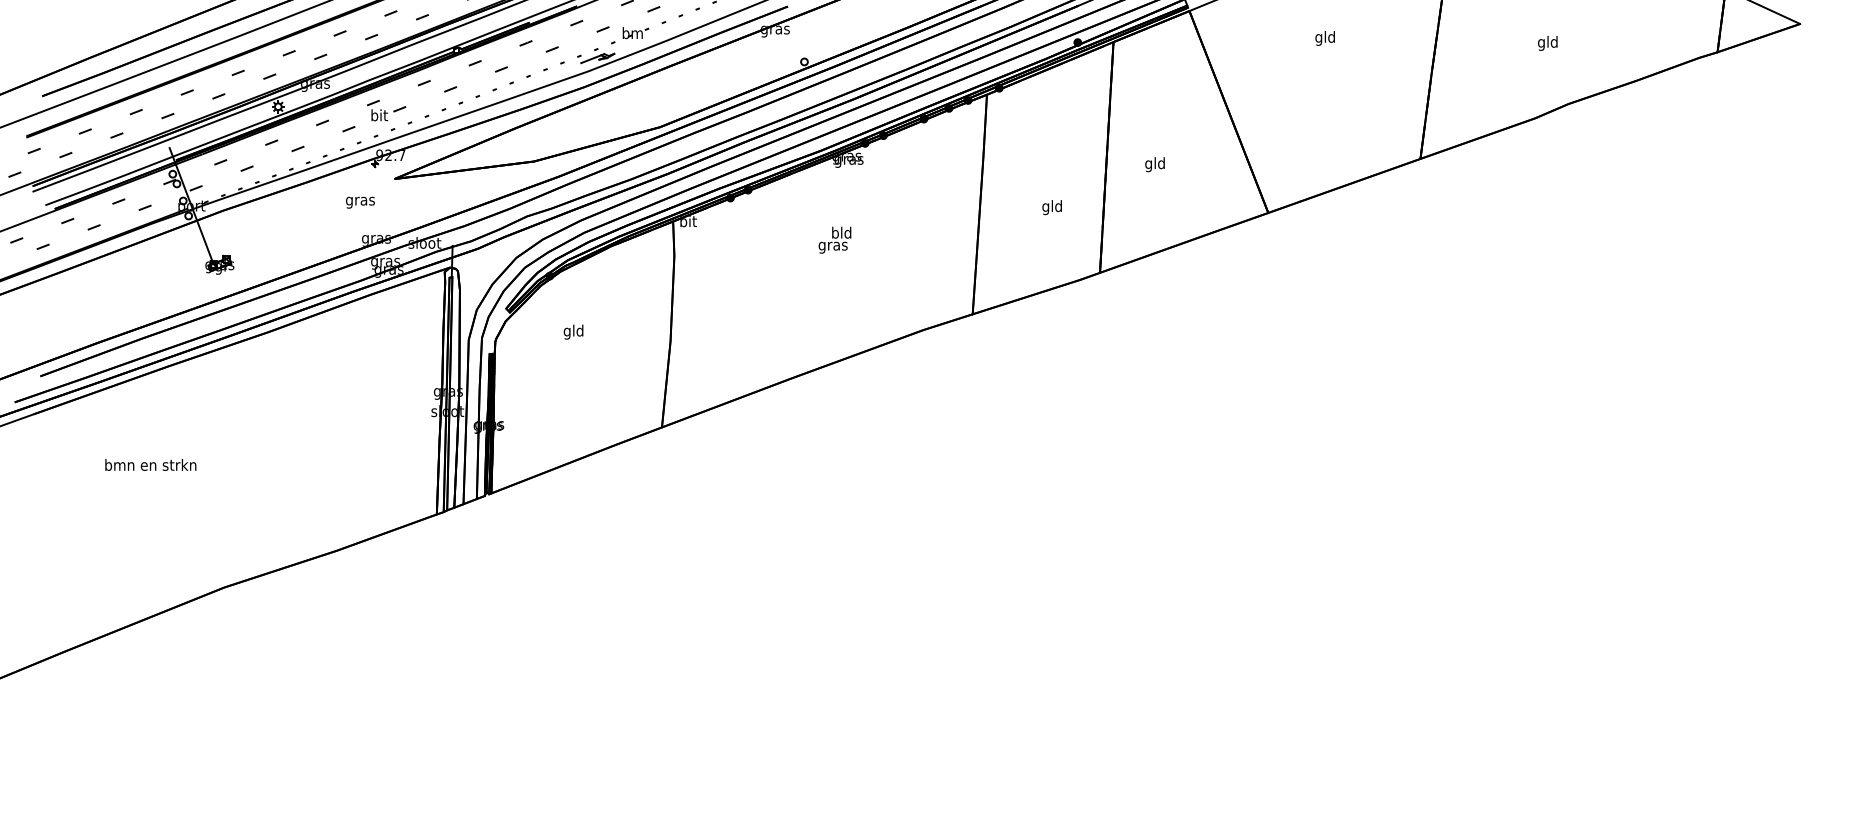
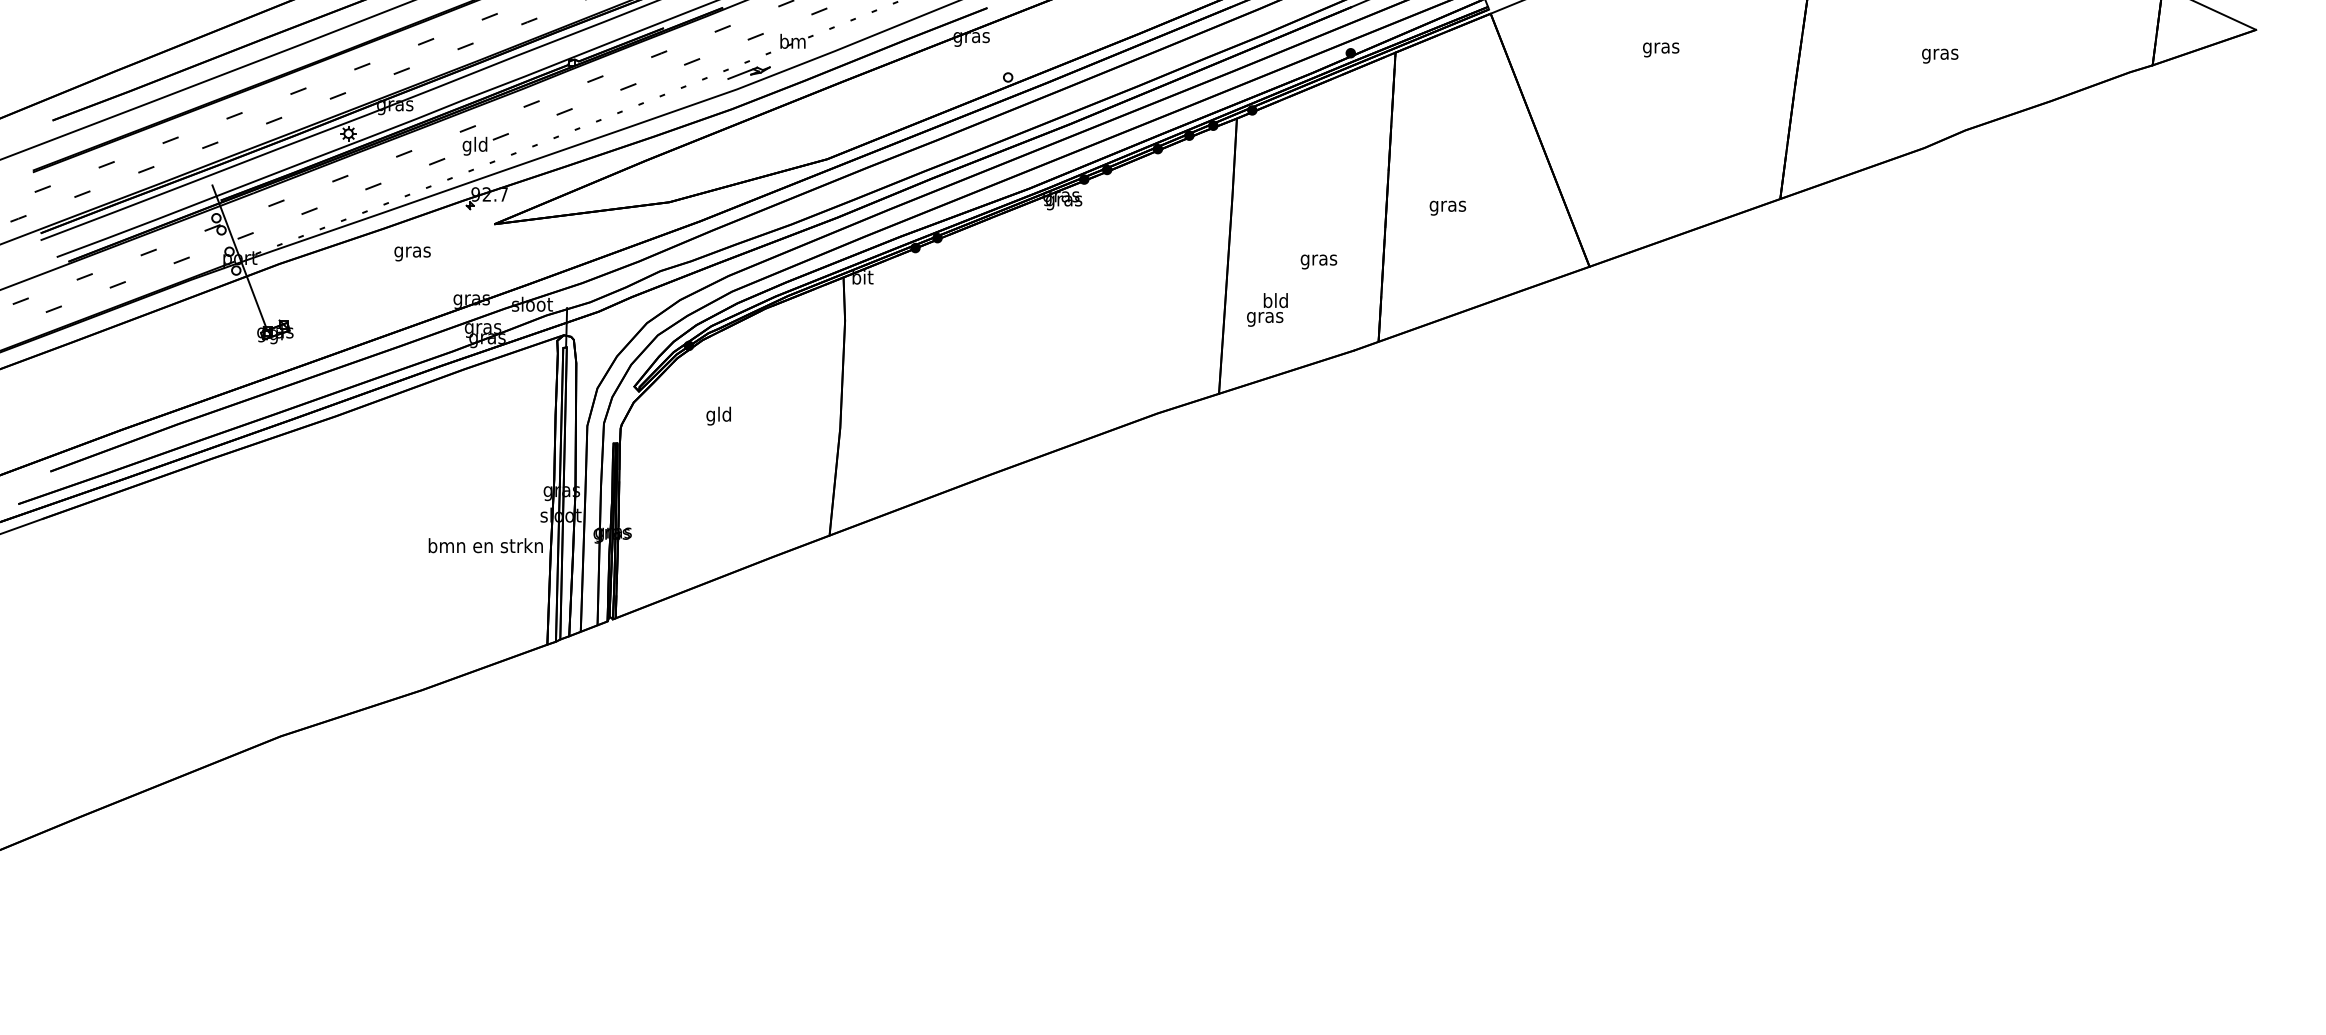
text: (1325, 38) -> (1661, 47), gld -> gras
text: (1548, 42) -> (1940, 53), gld -> gras
text: (378, 116) -> (474, 145), bit -> gld
text: (1154, 164) -> (1447, 205), gld -> gras
text: (360, 202) -> (412, 253), moved
text: (1052, 207) -> (1318, 259), gld -> gras
text: (835, 239) -> (1267, 309), moved
text: (150, 464) -> (485, 545), moved

